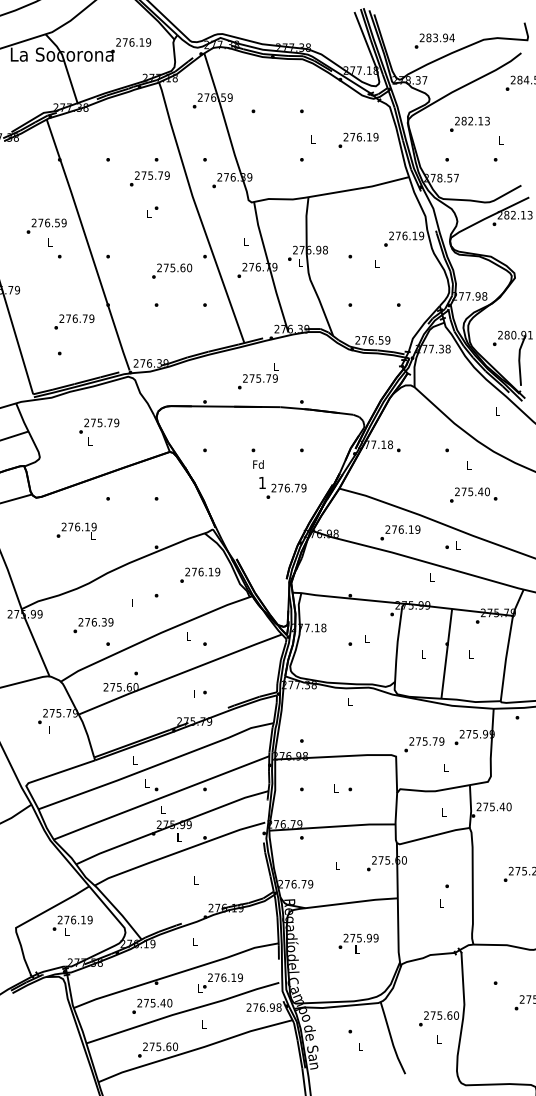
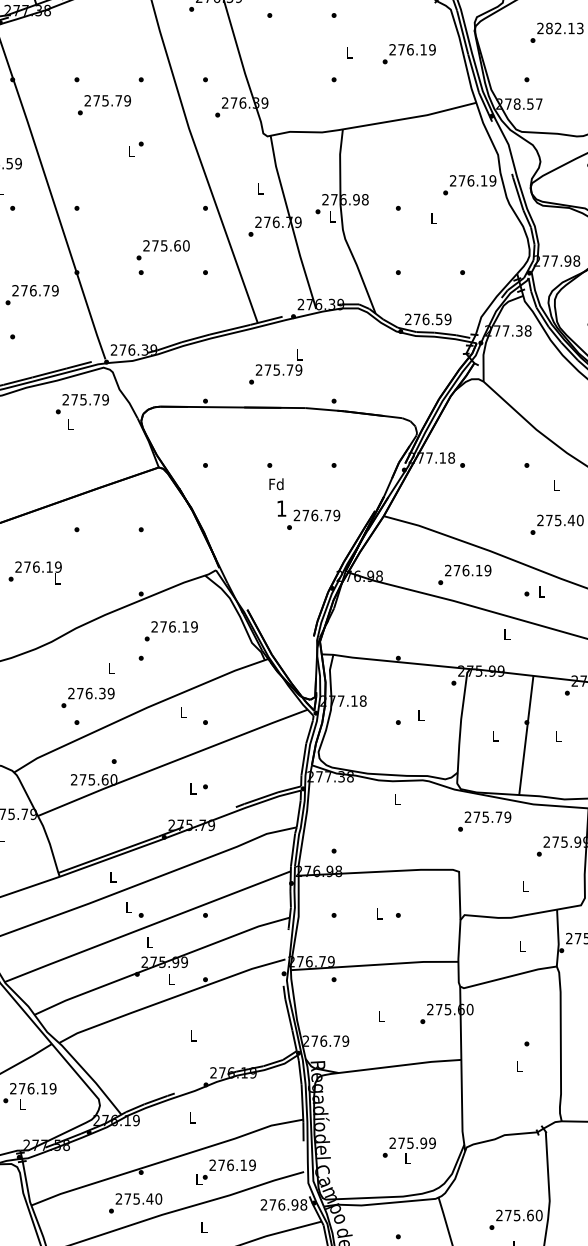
text: (149, 178) -> (103, 104), moved
text: (172, 270) -> (163, 249), moved
text: (99, 431) -> (82, 411), moved
text: (200, 574) -> (171, 630), moved
text: (93, 625) -> (88, 697), moved
text: (424, 744) -> (484, 821), moved
text: (358, 943) -> (409, 1150), moved

